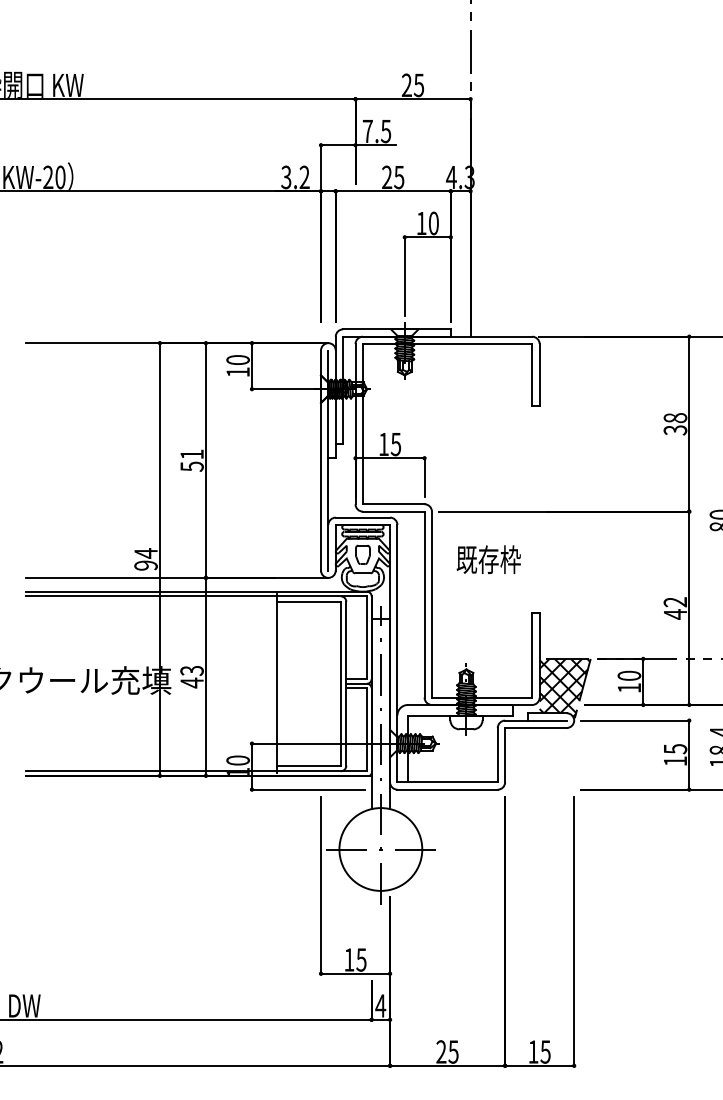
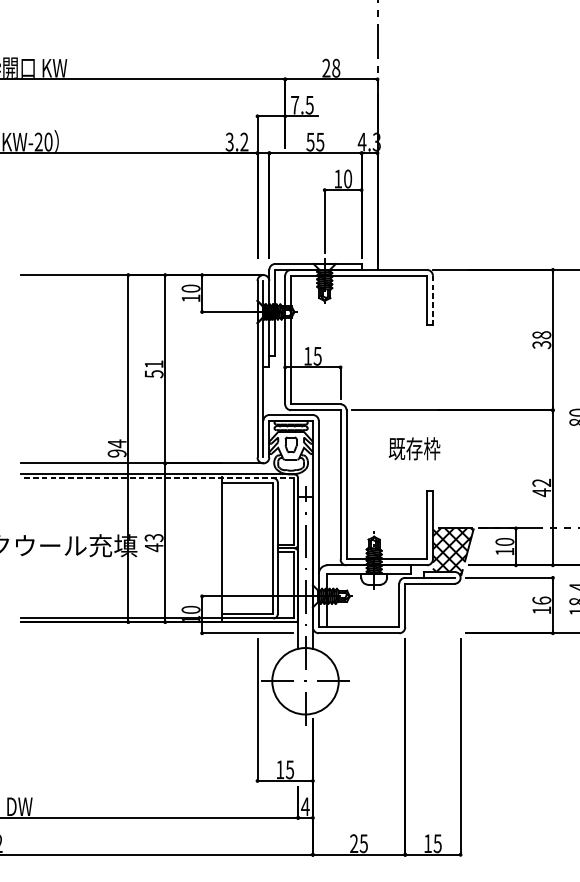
text: (418, 85) -> (335, 68), 25 -> 28
text: (386, 177) -> (310, 142), 25 -> 55
line: (539, 374) -> (432, 300), solid -> dashed
text: (488, 559) -> (414, 448), moved
line: (196, 596) -> (157, 478), solid -> dashed
text: (675, 748) -> (541, 600), 15 -> 16

